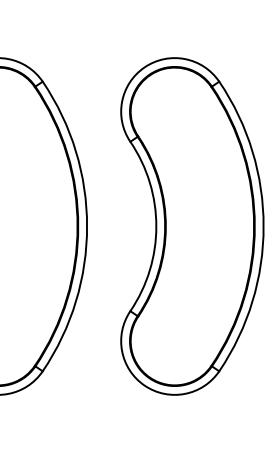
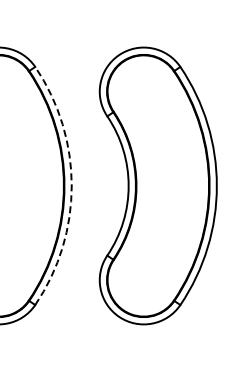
arc: (86, 225) -> (71, 185), solid -> dashed

